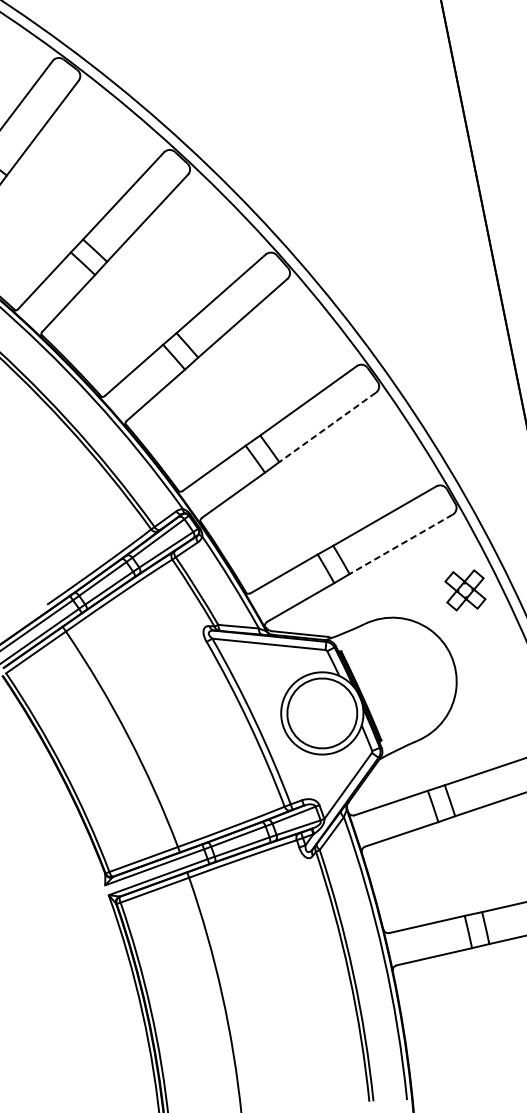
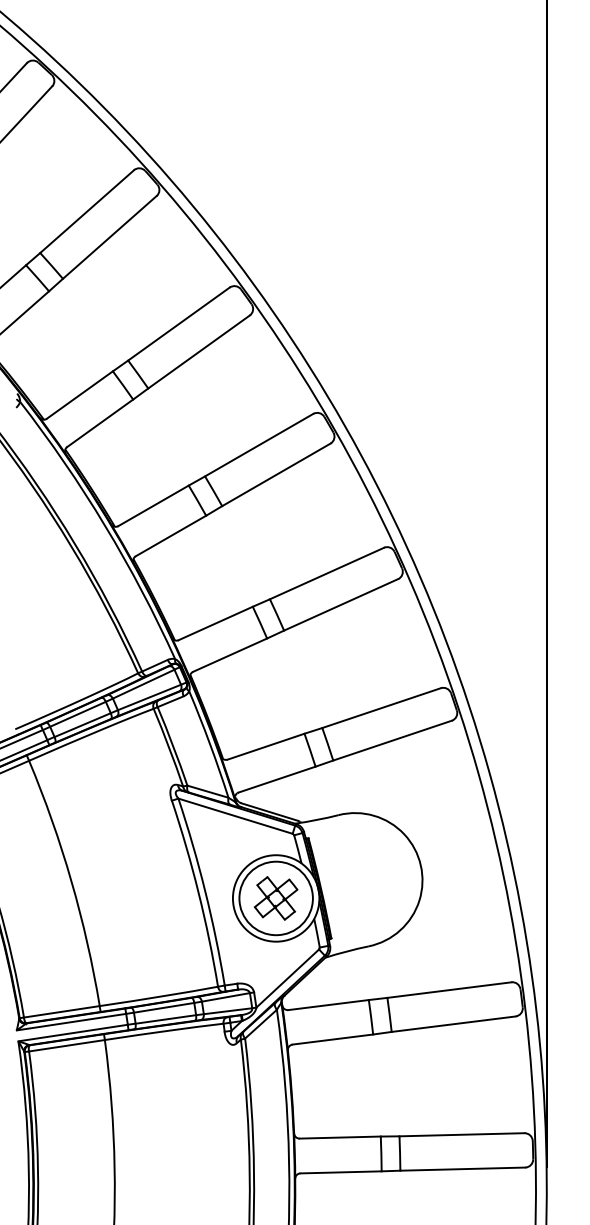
line: (327, 428) -> (340, 605), dashed -> solid
line: (401, 544) -> (392, 740), dashed -> solid
part: (465, 590) -> (276, 898), moved

